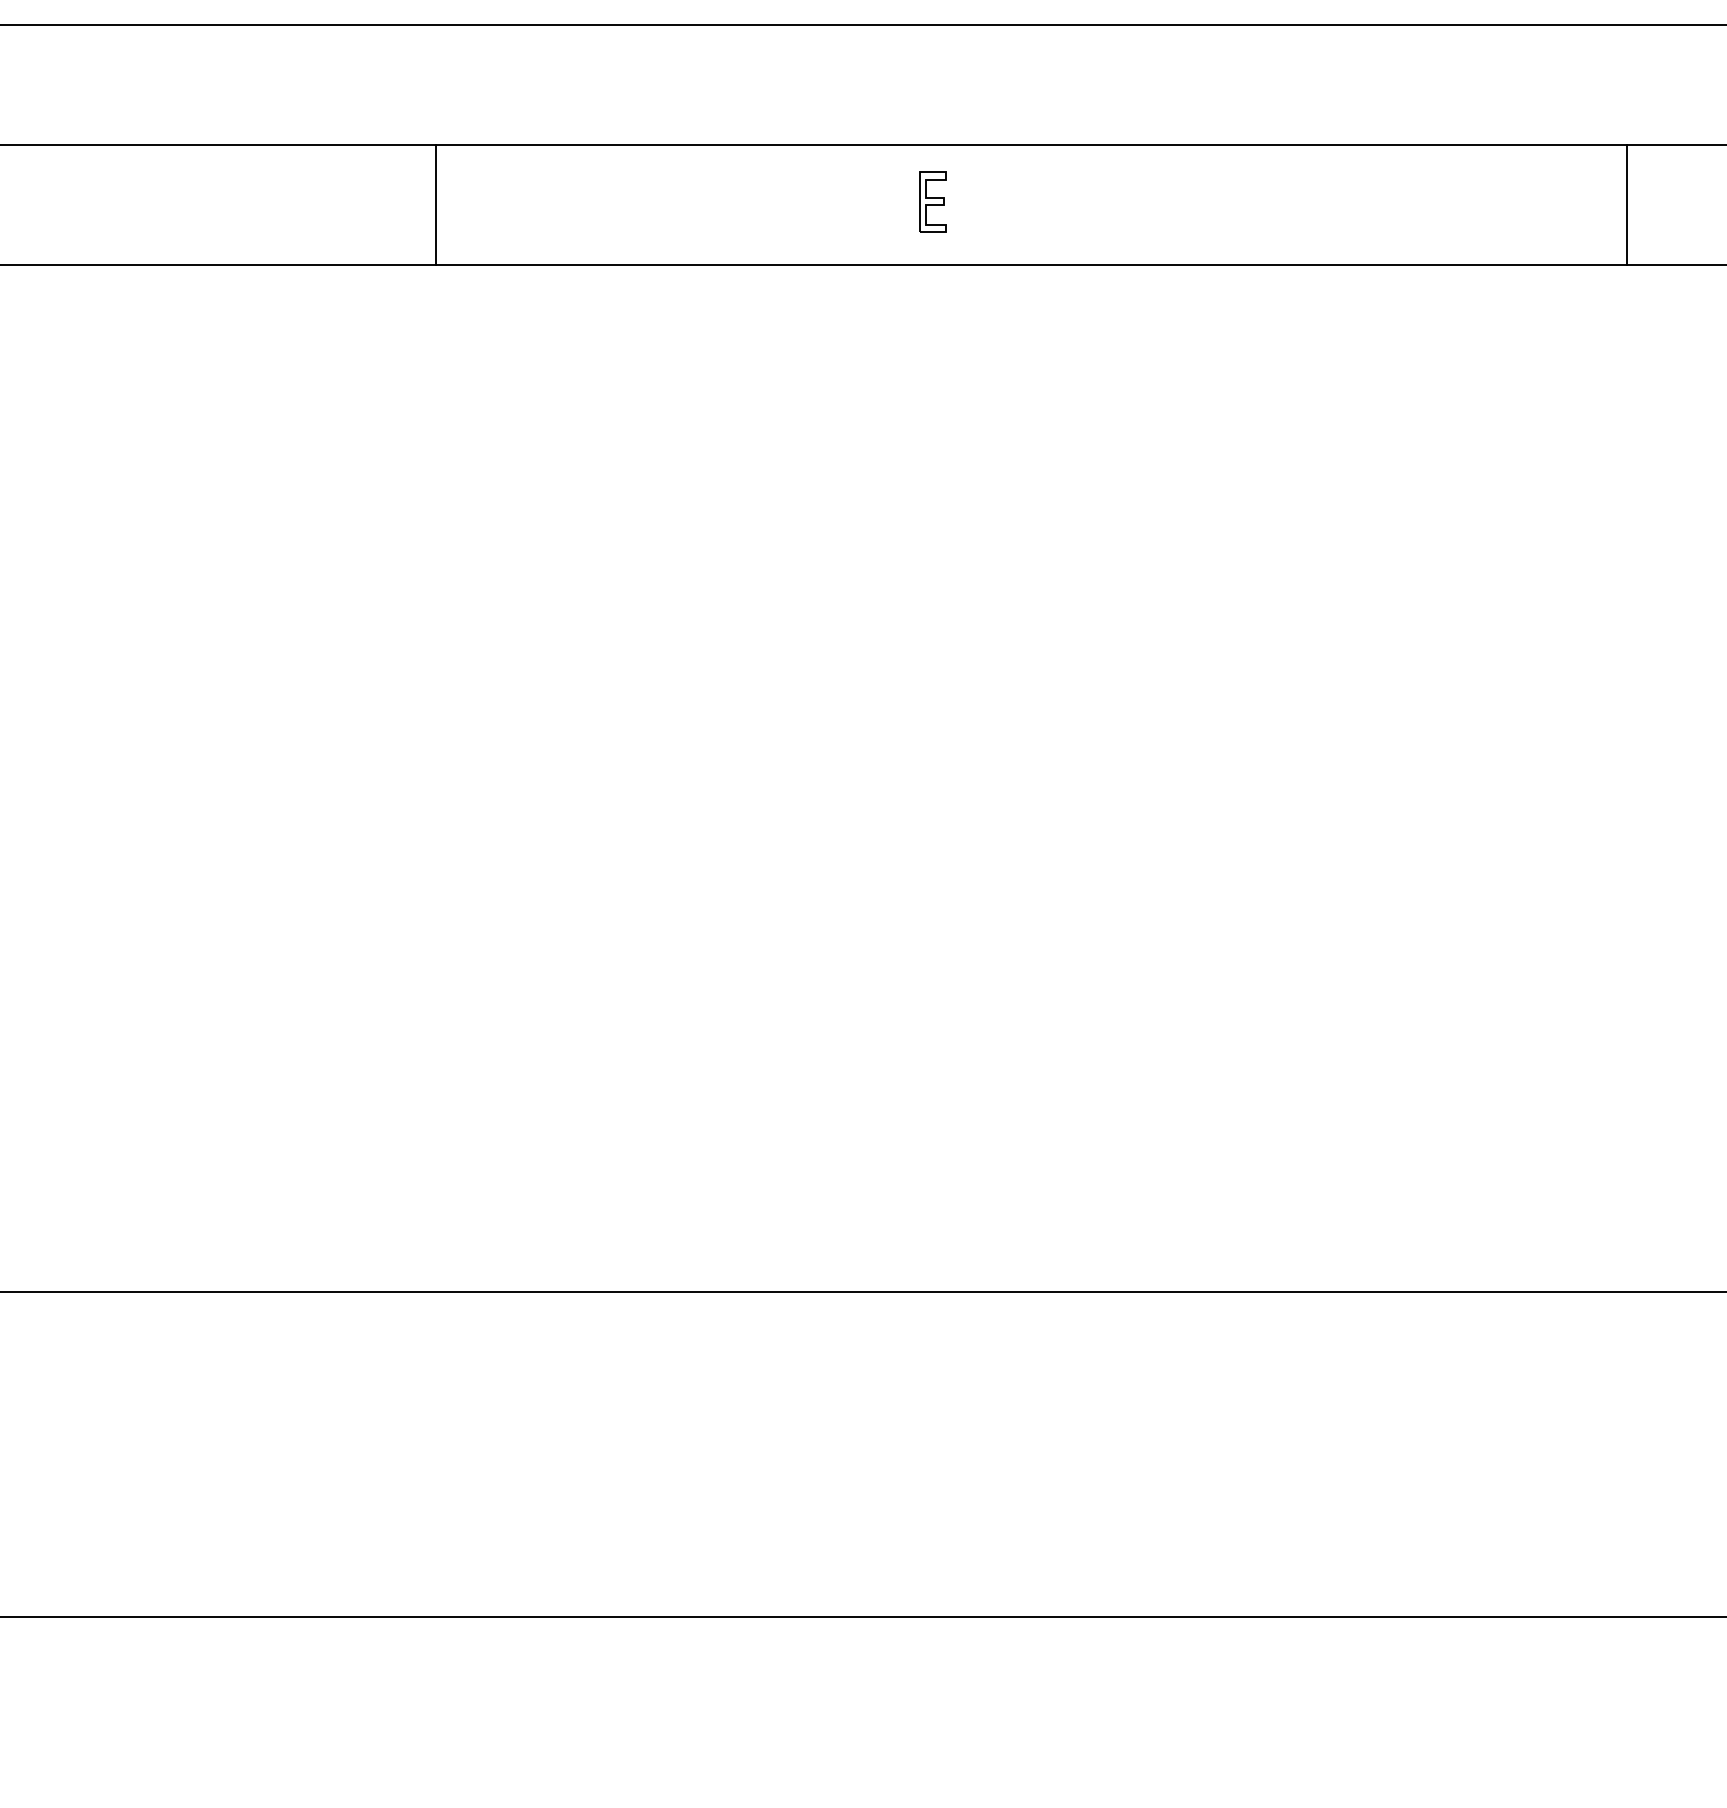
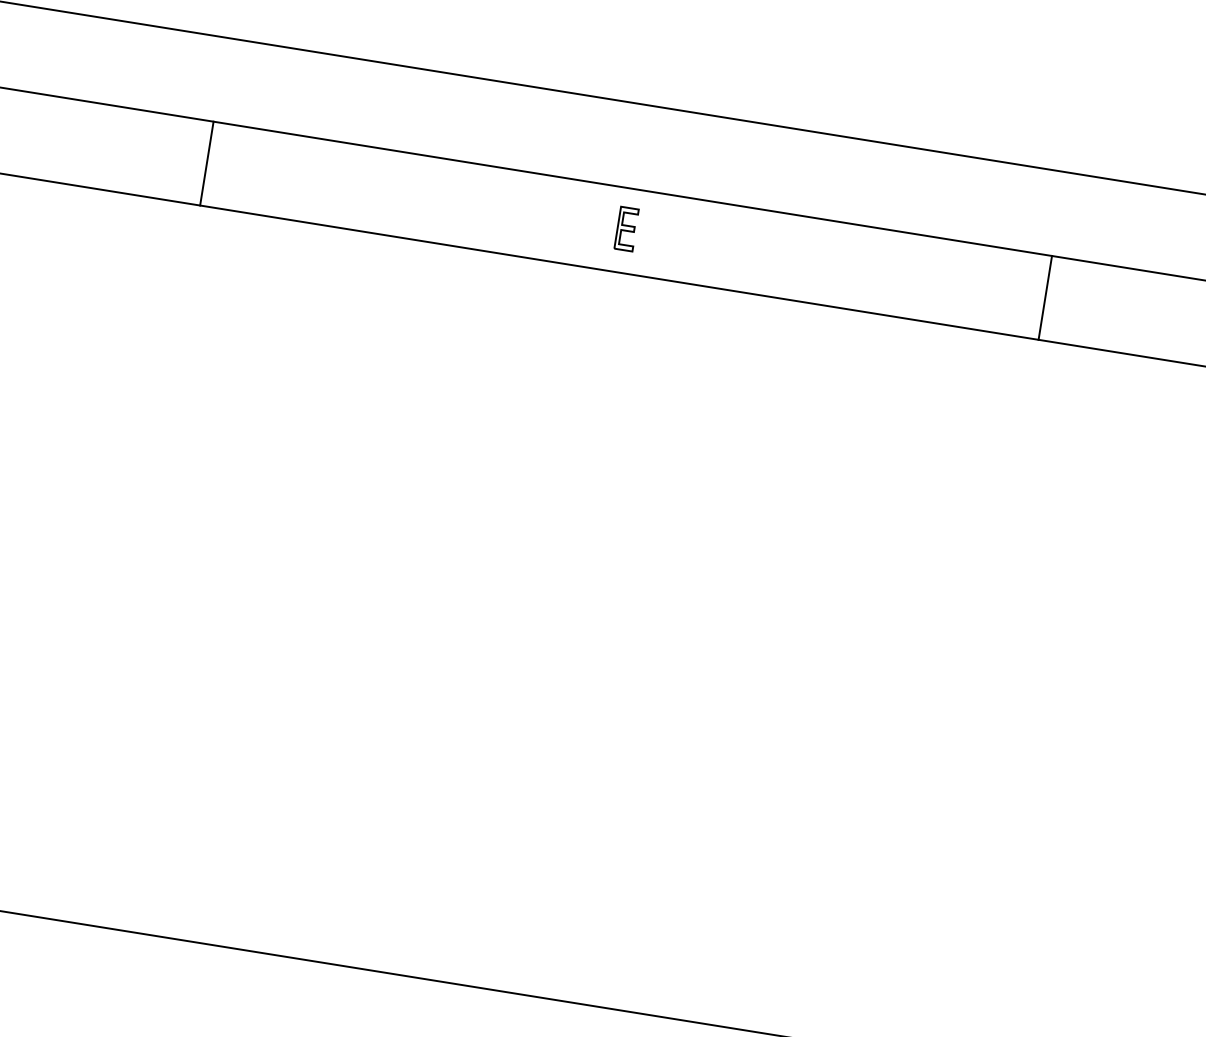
line: (436, 204) -> (206, 163), moved
line: (1626, 204) -> (1045, 297), moved

